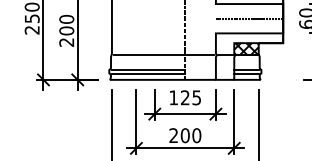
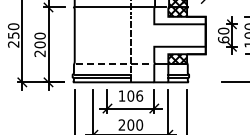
line: (248, 18) -> (179, 35), removed
line: (165, 55) -> (115, 63), solid -> dashed
text: (191, 97) -> (135, 95), 125 -> 106

